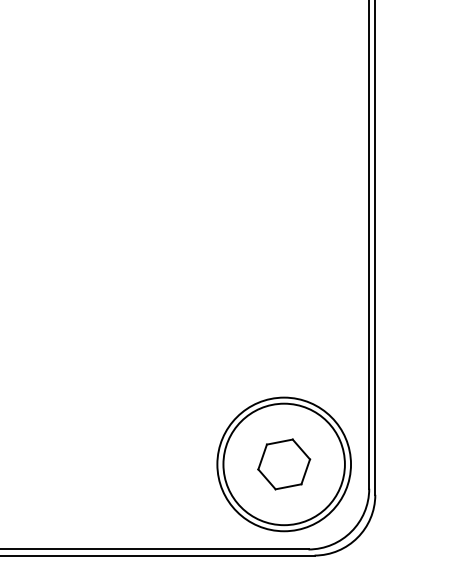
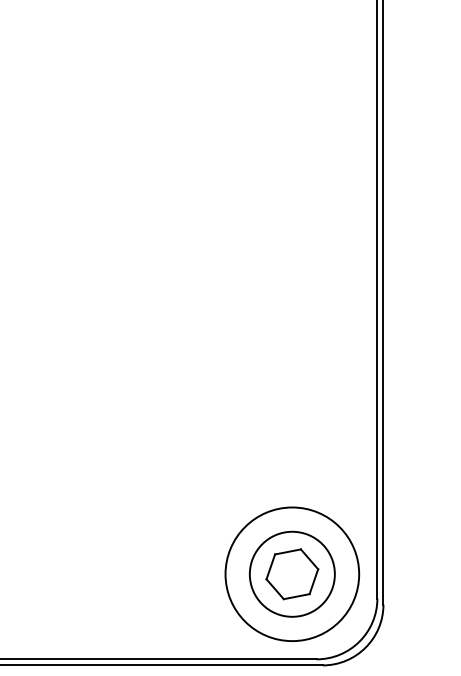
circle: (284, 464) -> (292, 574), size x0.7

